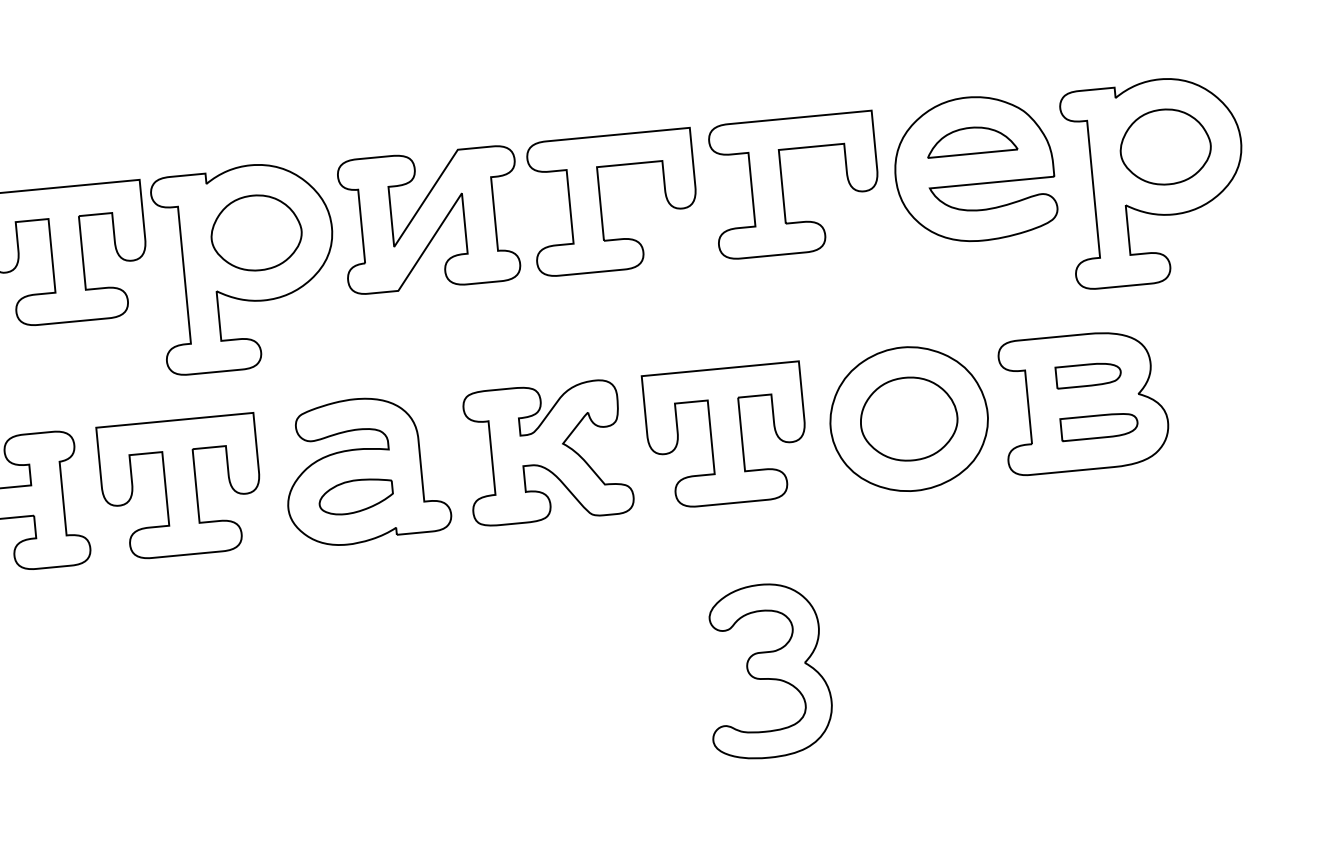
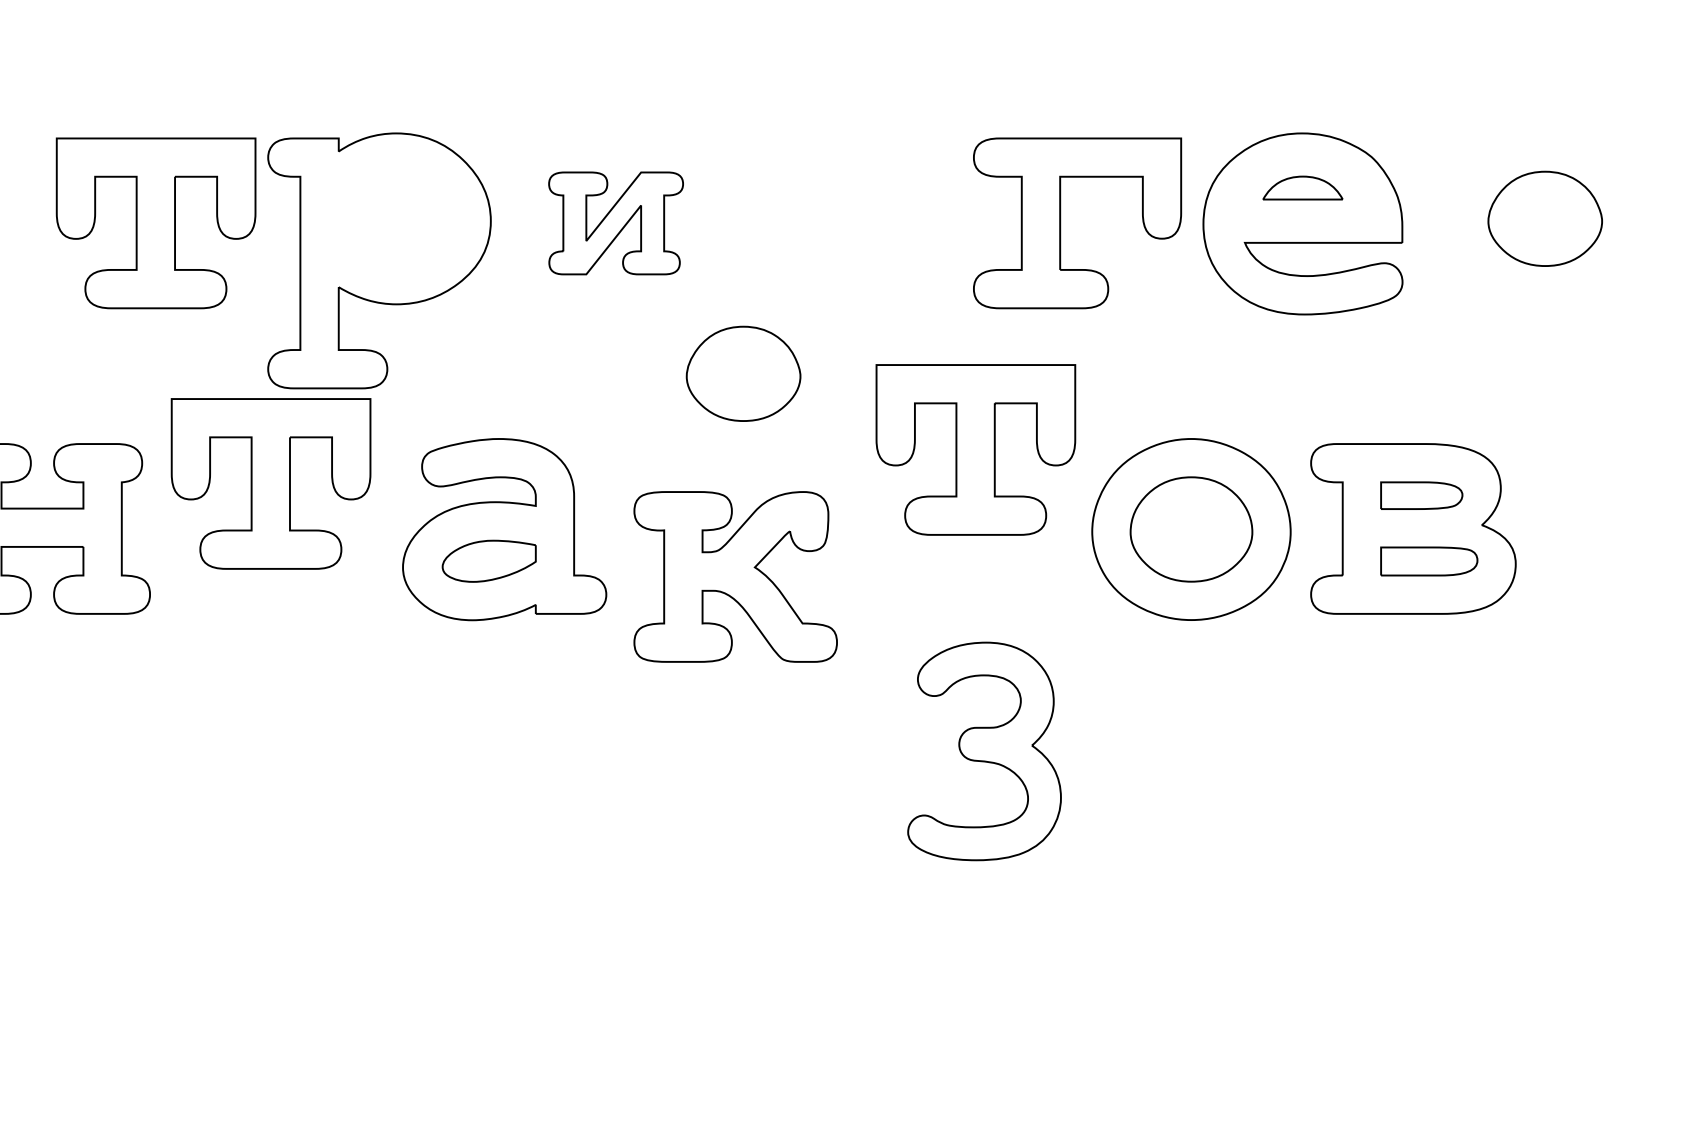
part: (971, 140) -> (1302, 187), size x0.7
part: (1156, 181) -> (1529, 260), removed
part: (601, 204) -> (831, 223), removed
part: (430, 220) -> (615, 223), size x0.6
part: (256, 232) -> (743, 373), moved
part: (726, 435) -> (975, 449), moved
part: (548, 452) -> (735, 576), moved
part: (180, 487) -> (270, 483), moved
part: (767, 671) -> (984, 751), moved

